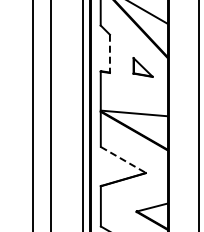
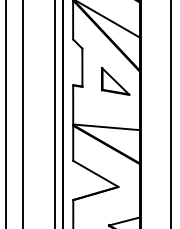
line: (109, 54) -> (81, 68), dashed -> solid
part: (142, 67) -> (114, 81), size x1.43
line: (123, 160) -> (95, 174), dashed -> solid

